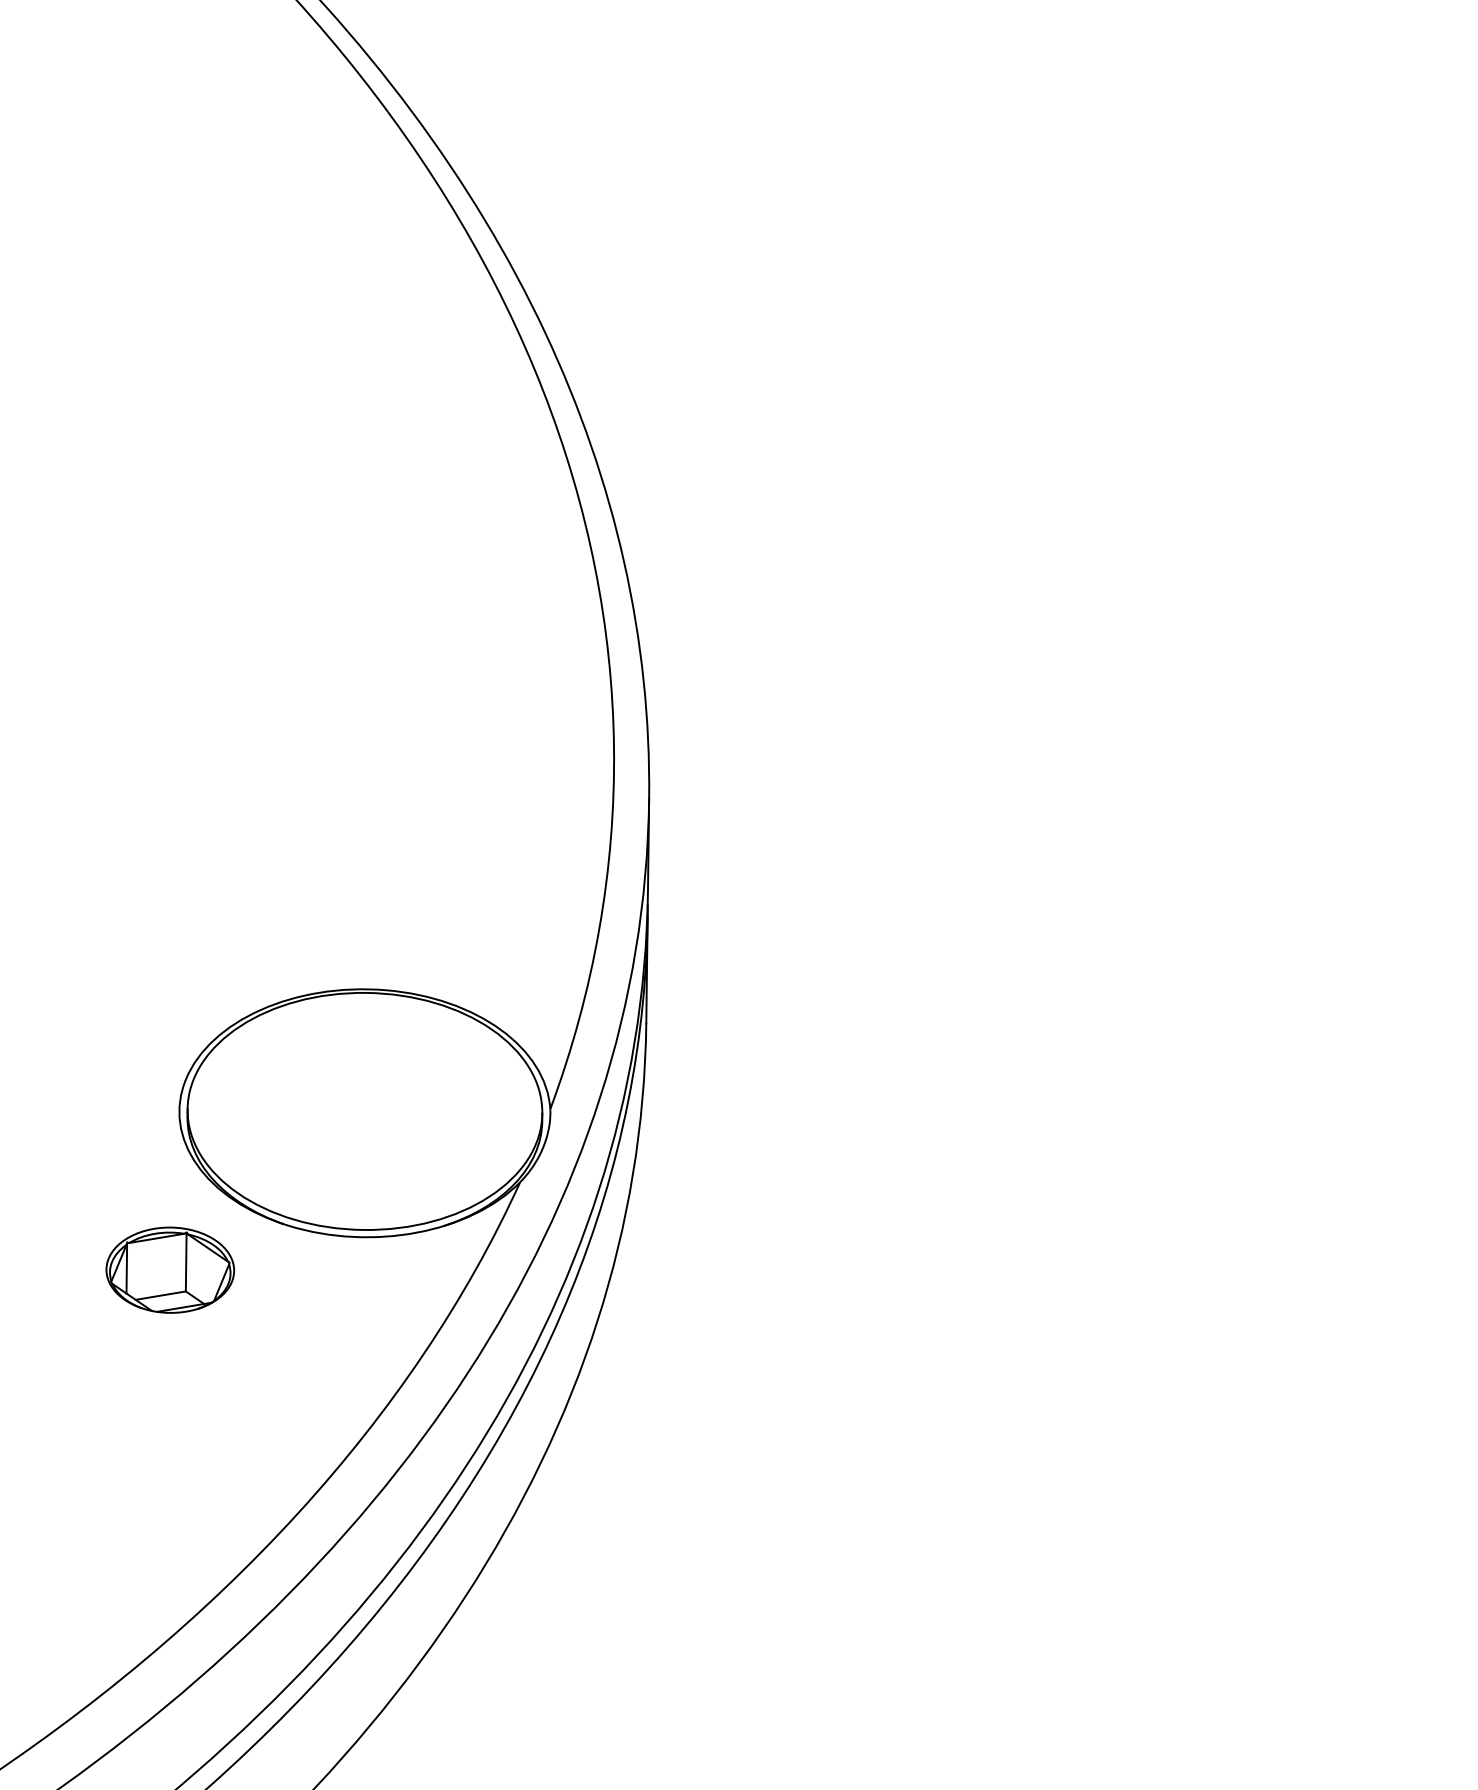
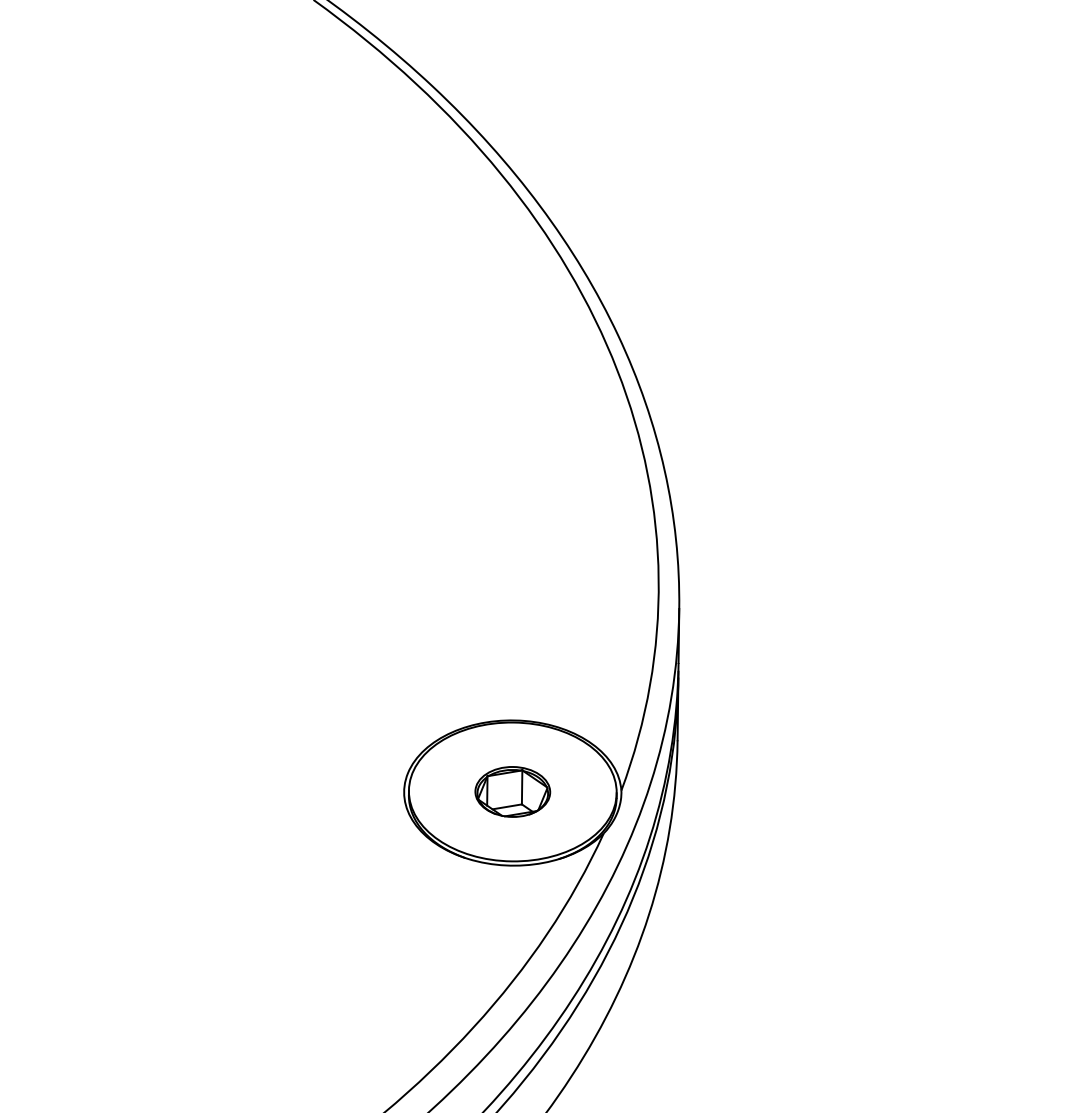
part: (169, 1269) -> (512, 791), moved

